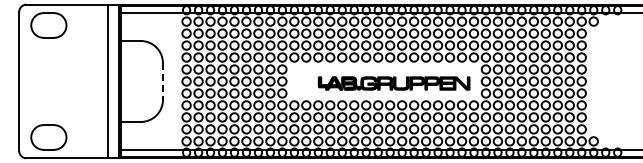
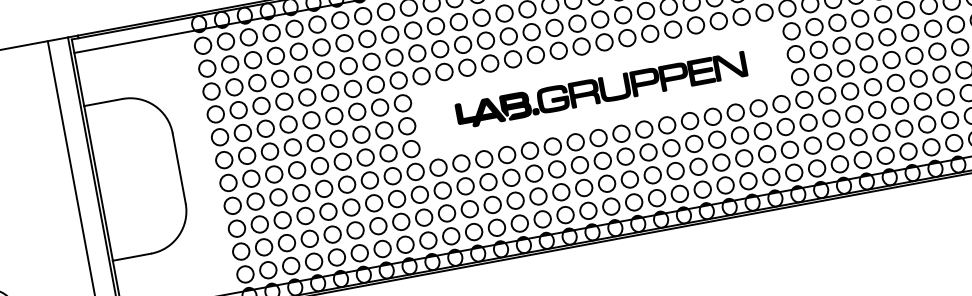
line: (162, 81) -> (178, 168), dashed -> solid
part: (393, 83) -> (600, 90), moved

